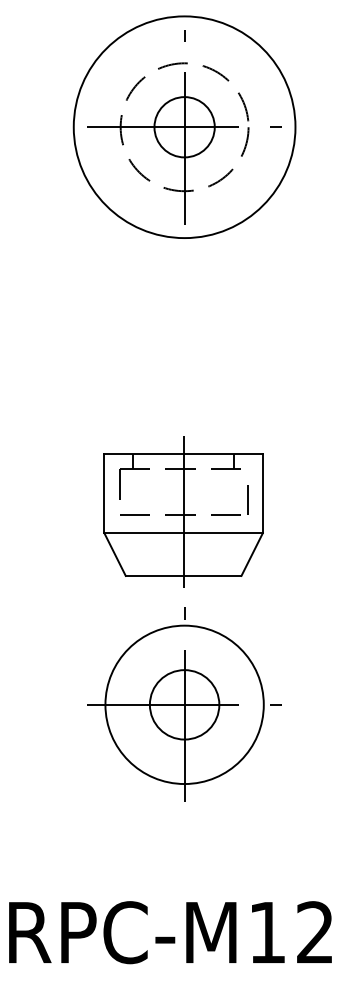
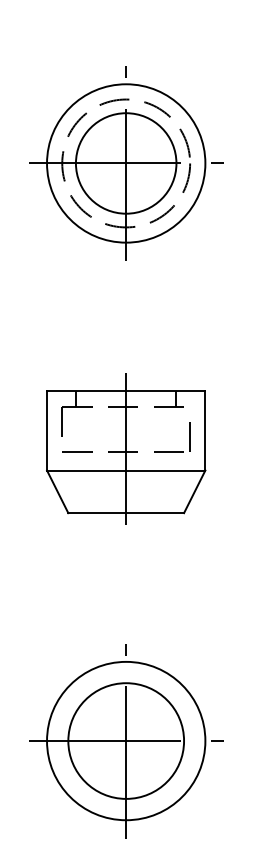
circle: (184, 127) -> (126, 163), size x0.71
circle: (184, 127) -> (126, 163), size x1.67
part: (183, 511) -> (126, 448), moved
circle: (184, 704) -> (126, 740), size x1.67

